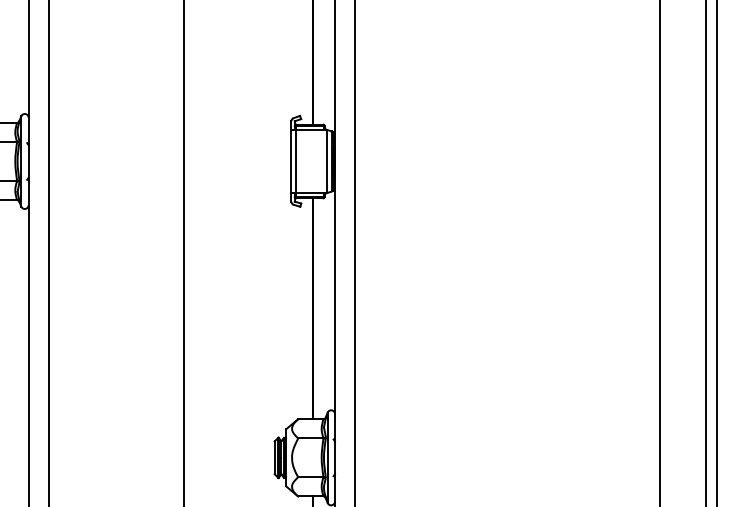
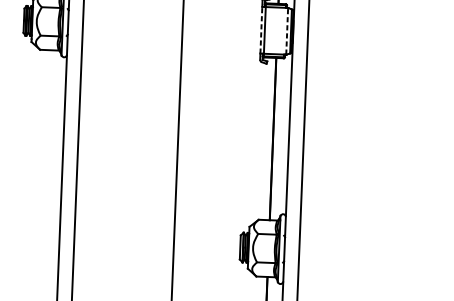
line: (291, 161) -> (261, 30), solid -> dashed
line: (326, 161) -> (287, 31), solid -> dashed

